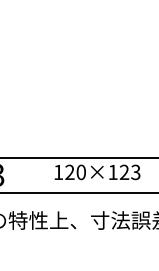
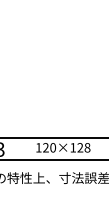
text: (135, 171) -> (87, 147), 120×123 -> 120×128

